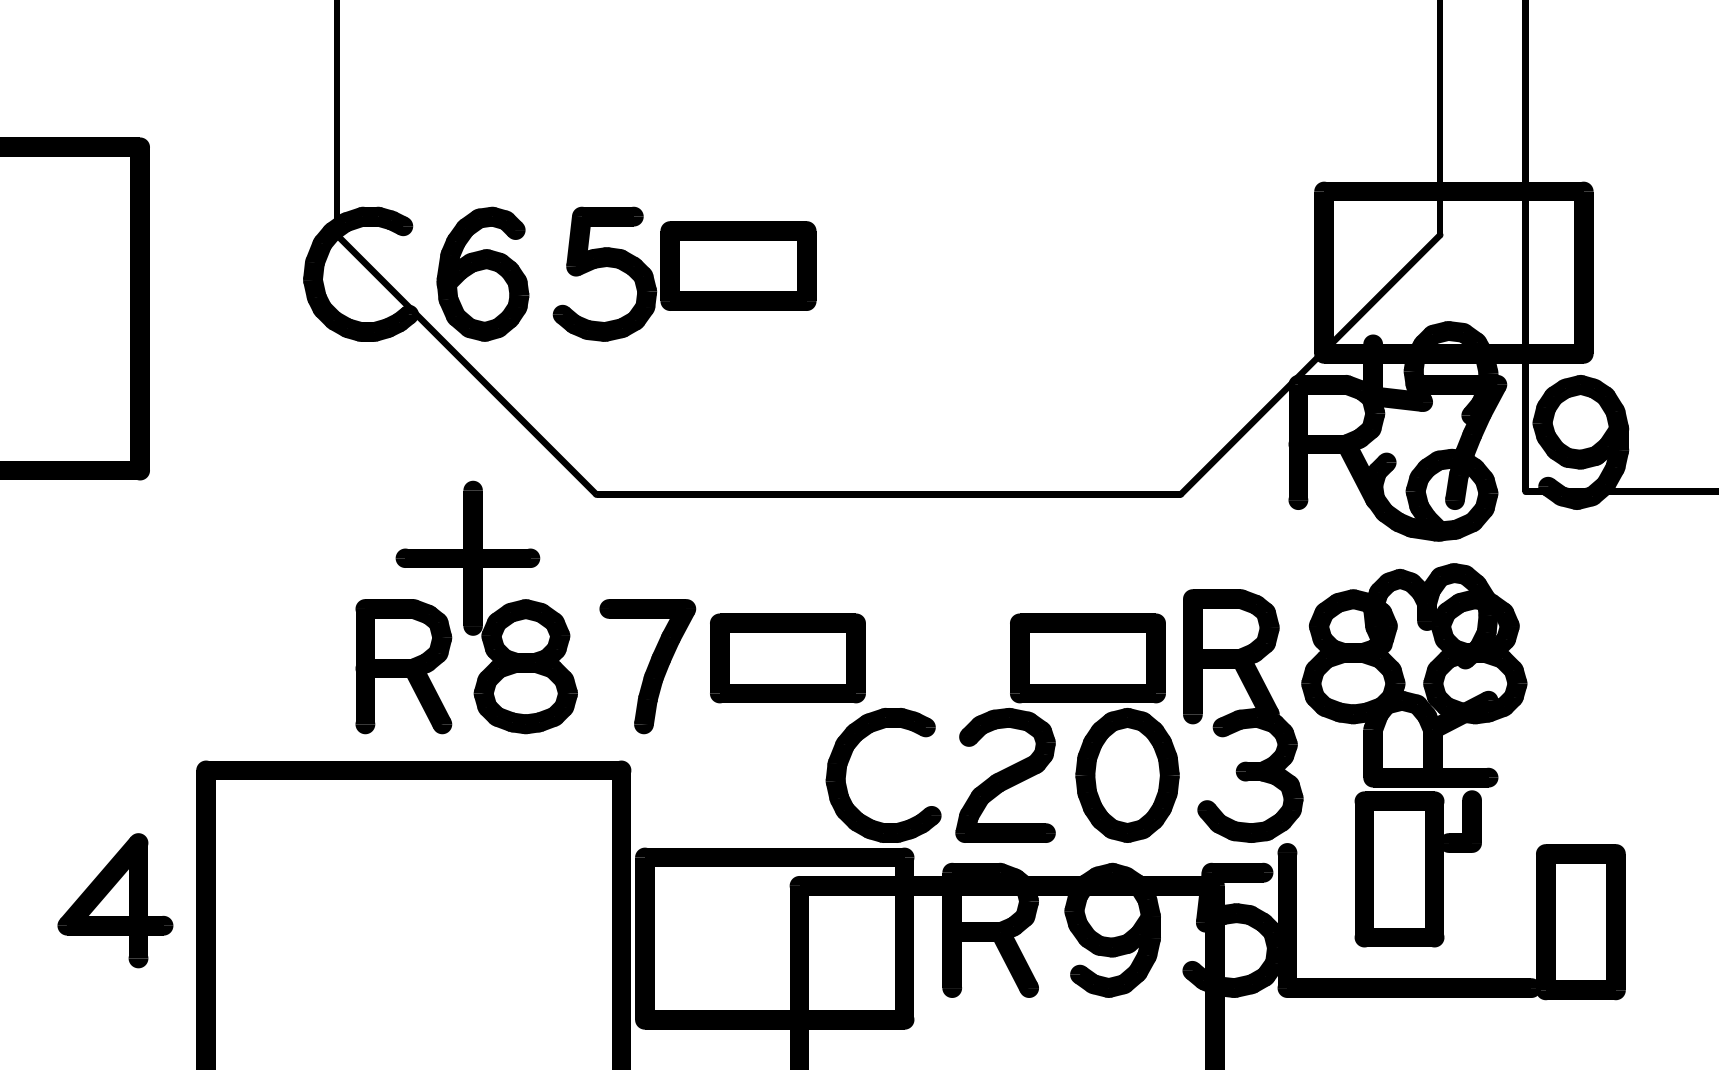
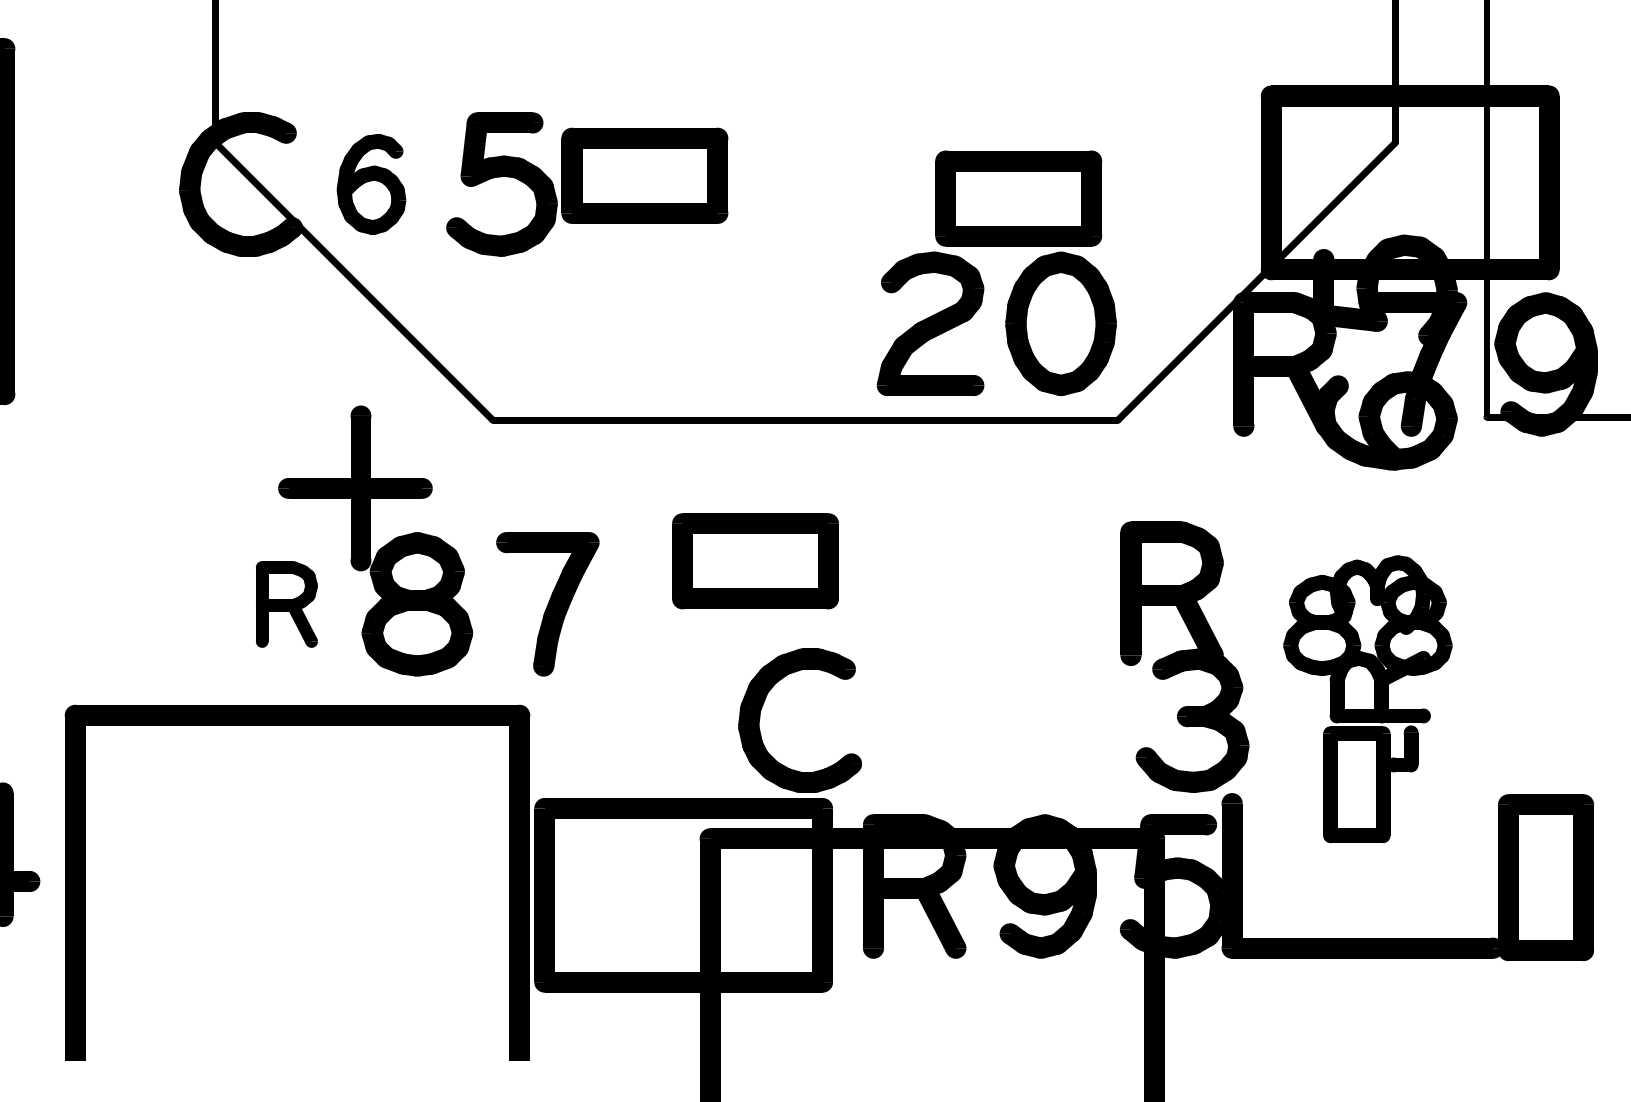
part: (482, 273) -> (370, 183), size x0.7
part: (787, 658) -> (755, 561), moved
part: (403, 666) -> (286, 604), size x0.6
part: (1053, 733) -> (981, 278), moved
part: (1414, 755) -> (1368, 699), size x0.7

